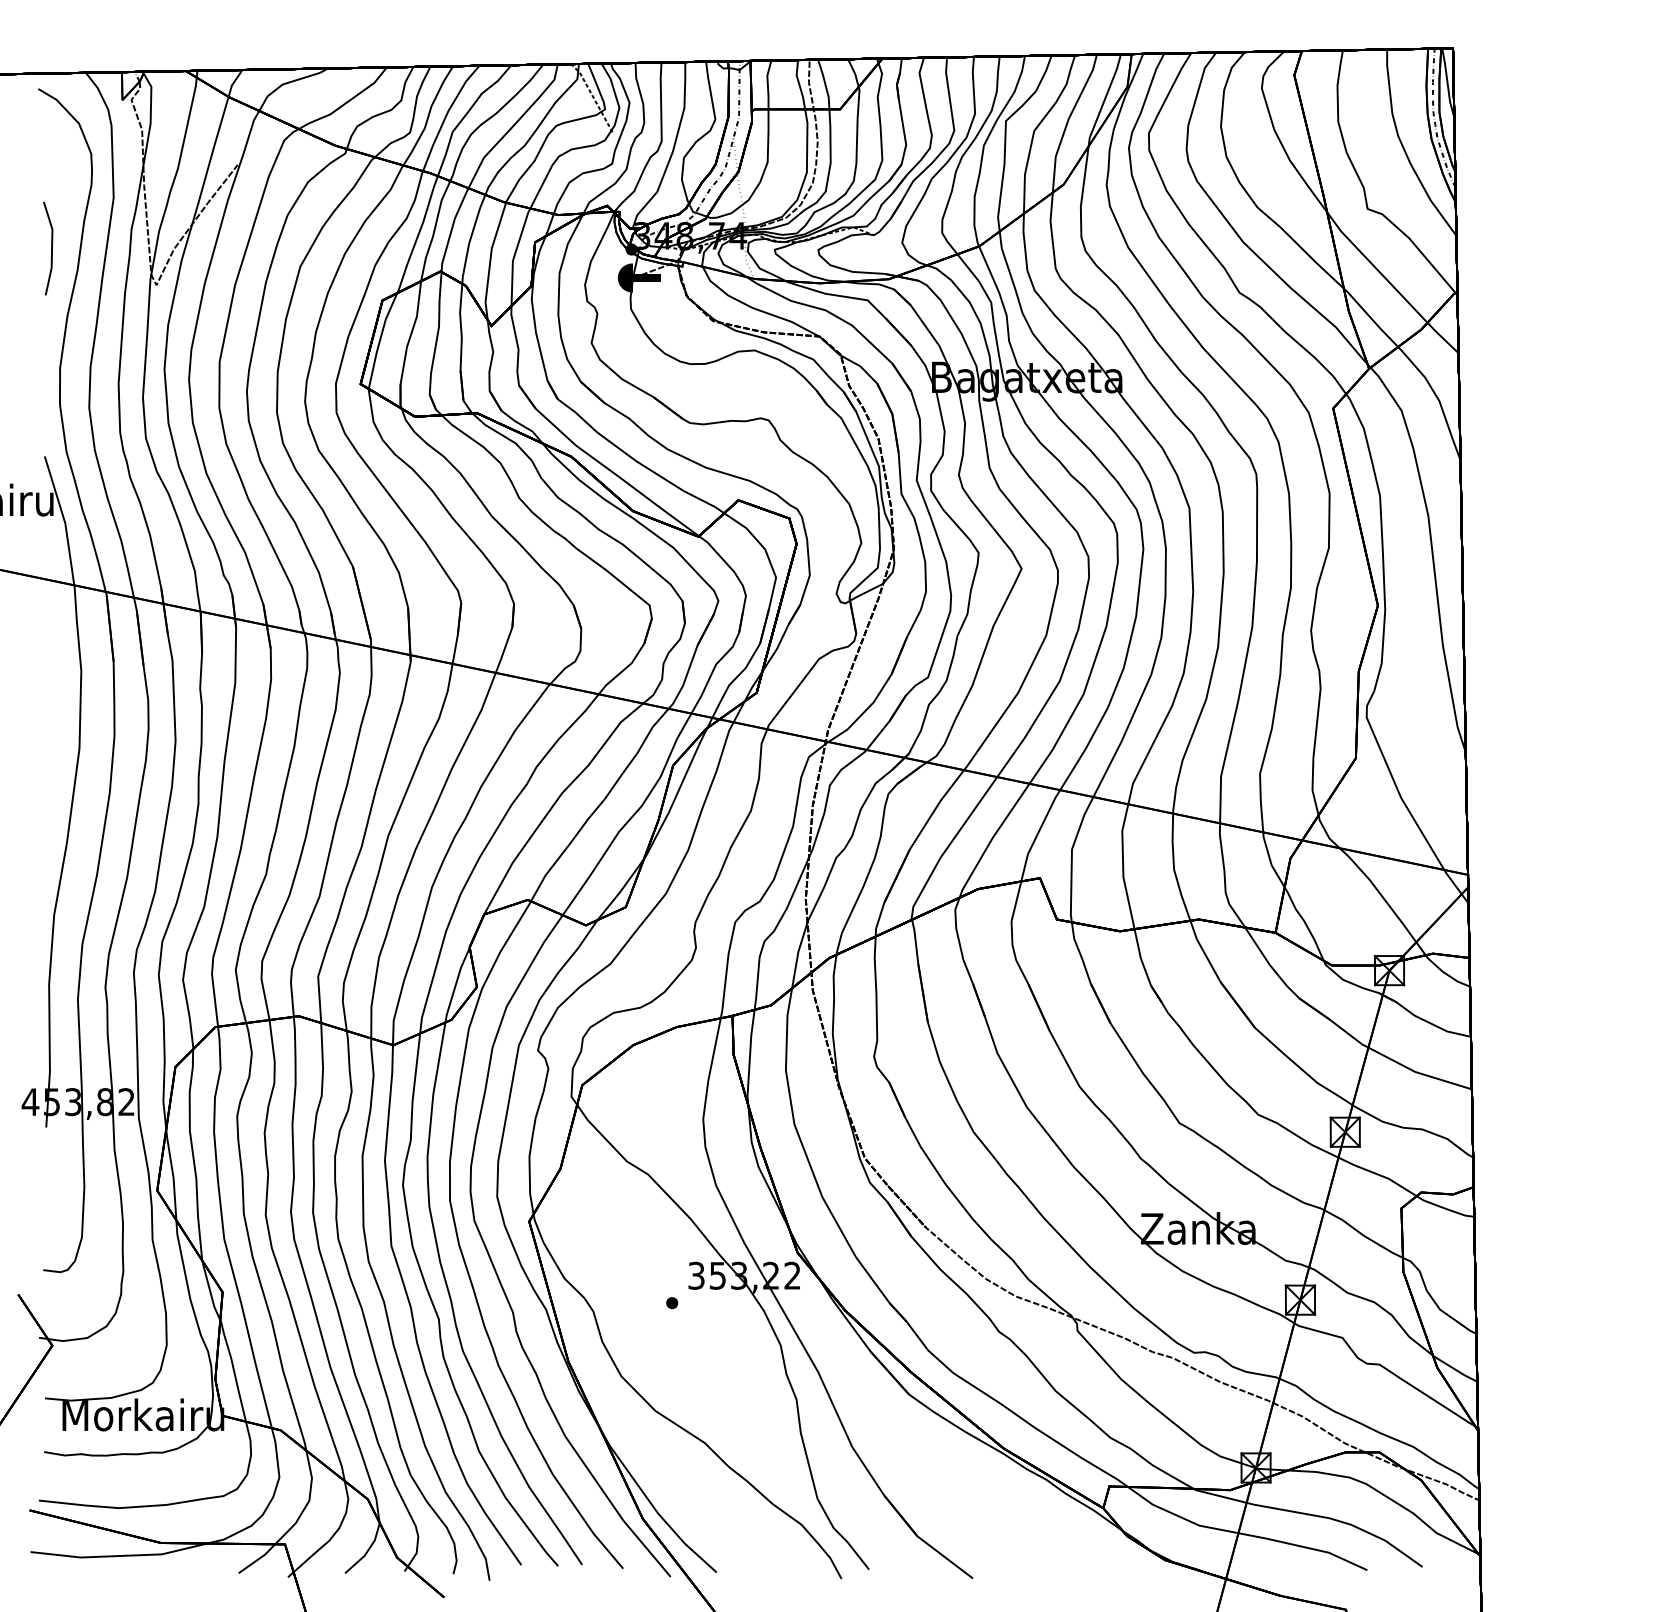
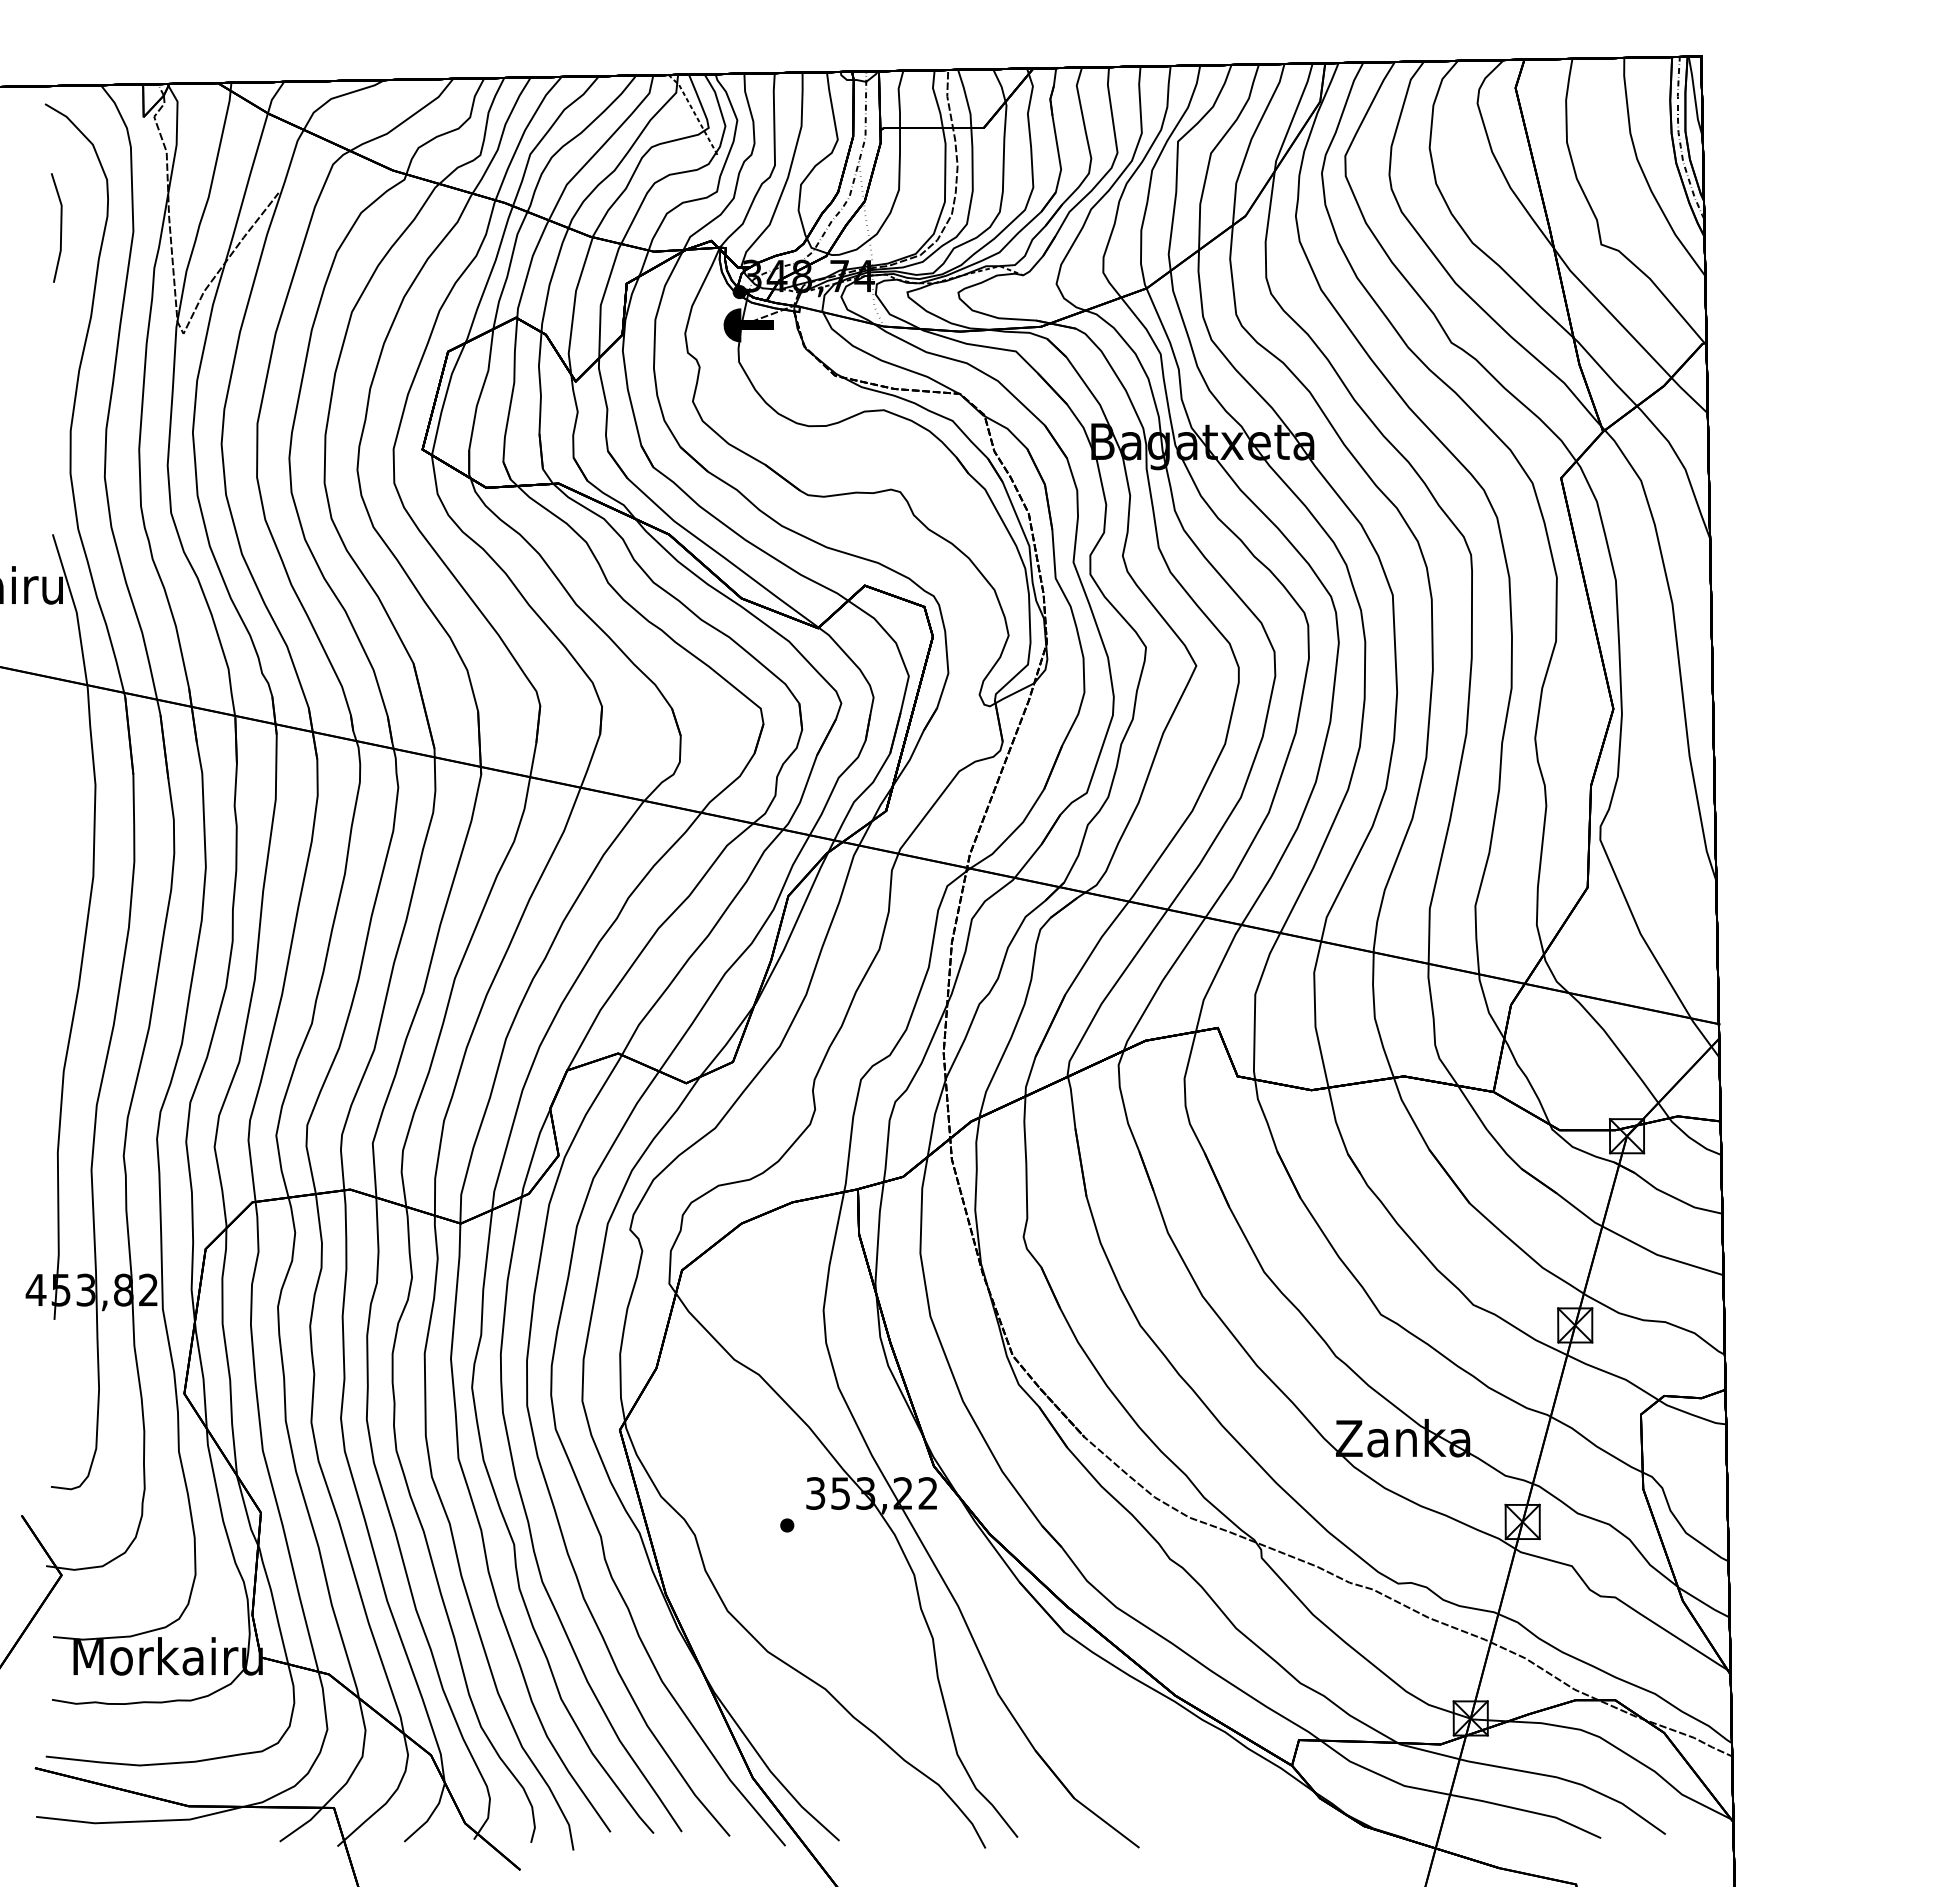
line: (51, 248) -> (60, 227), moved

